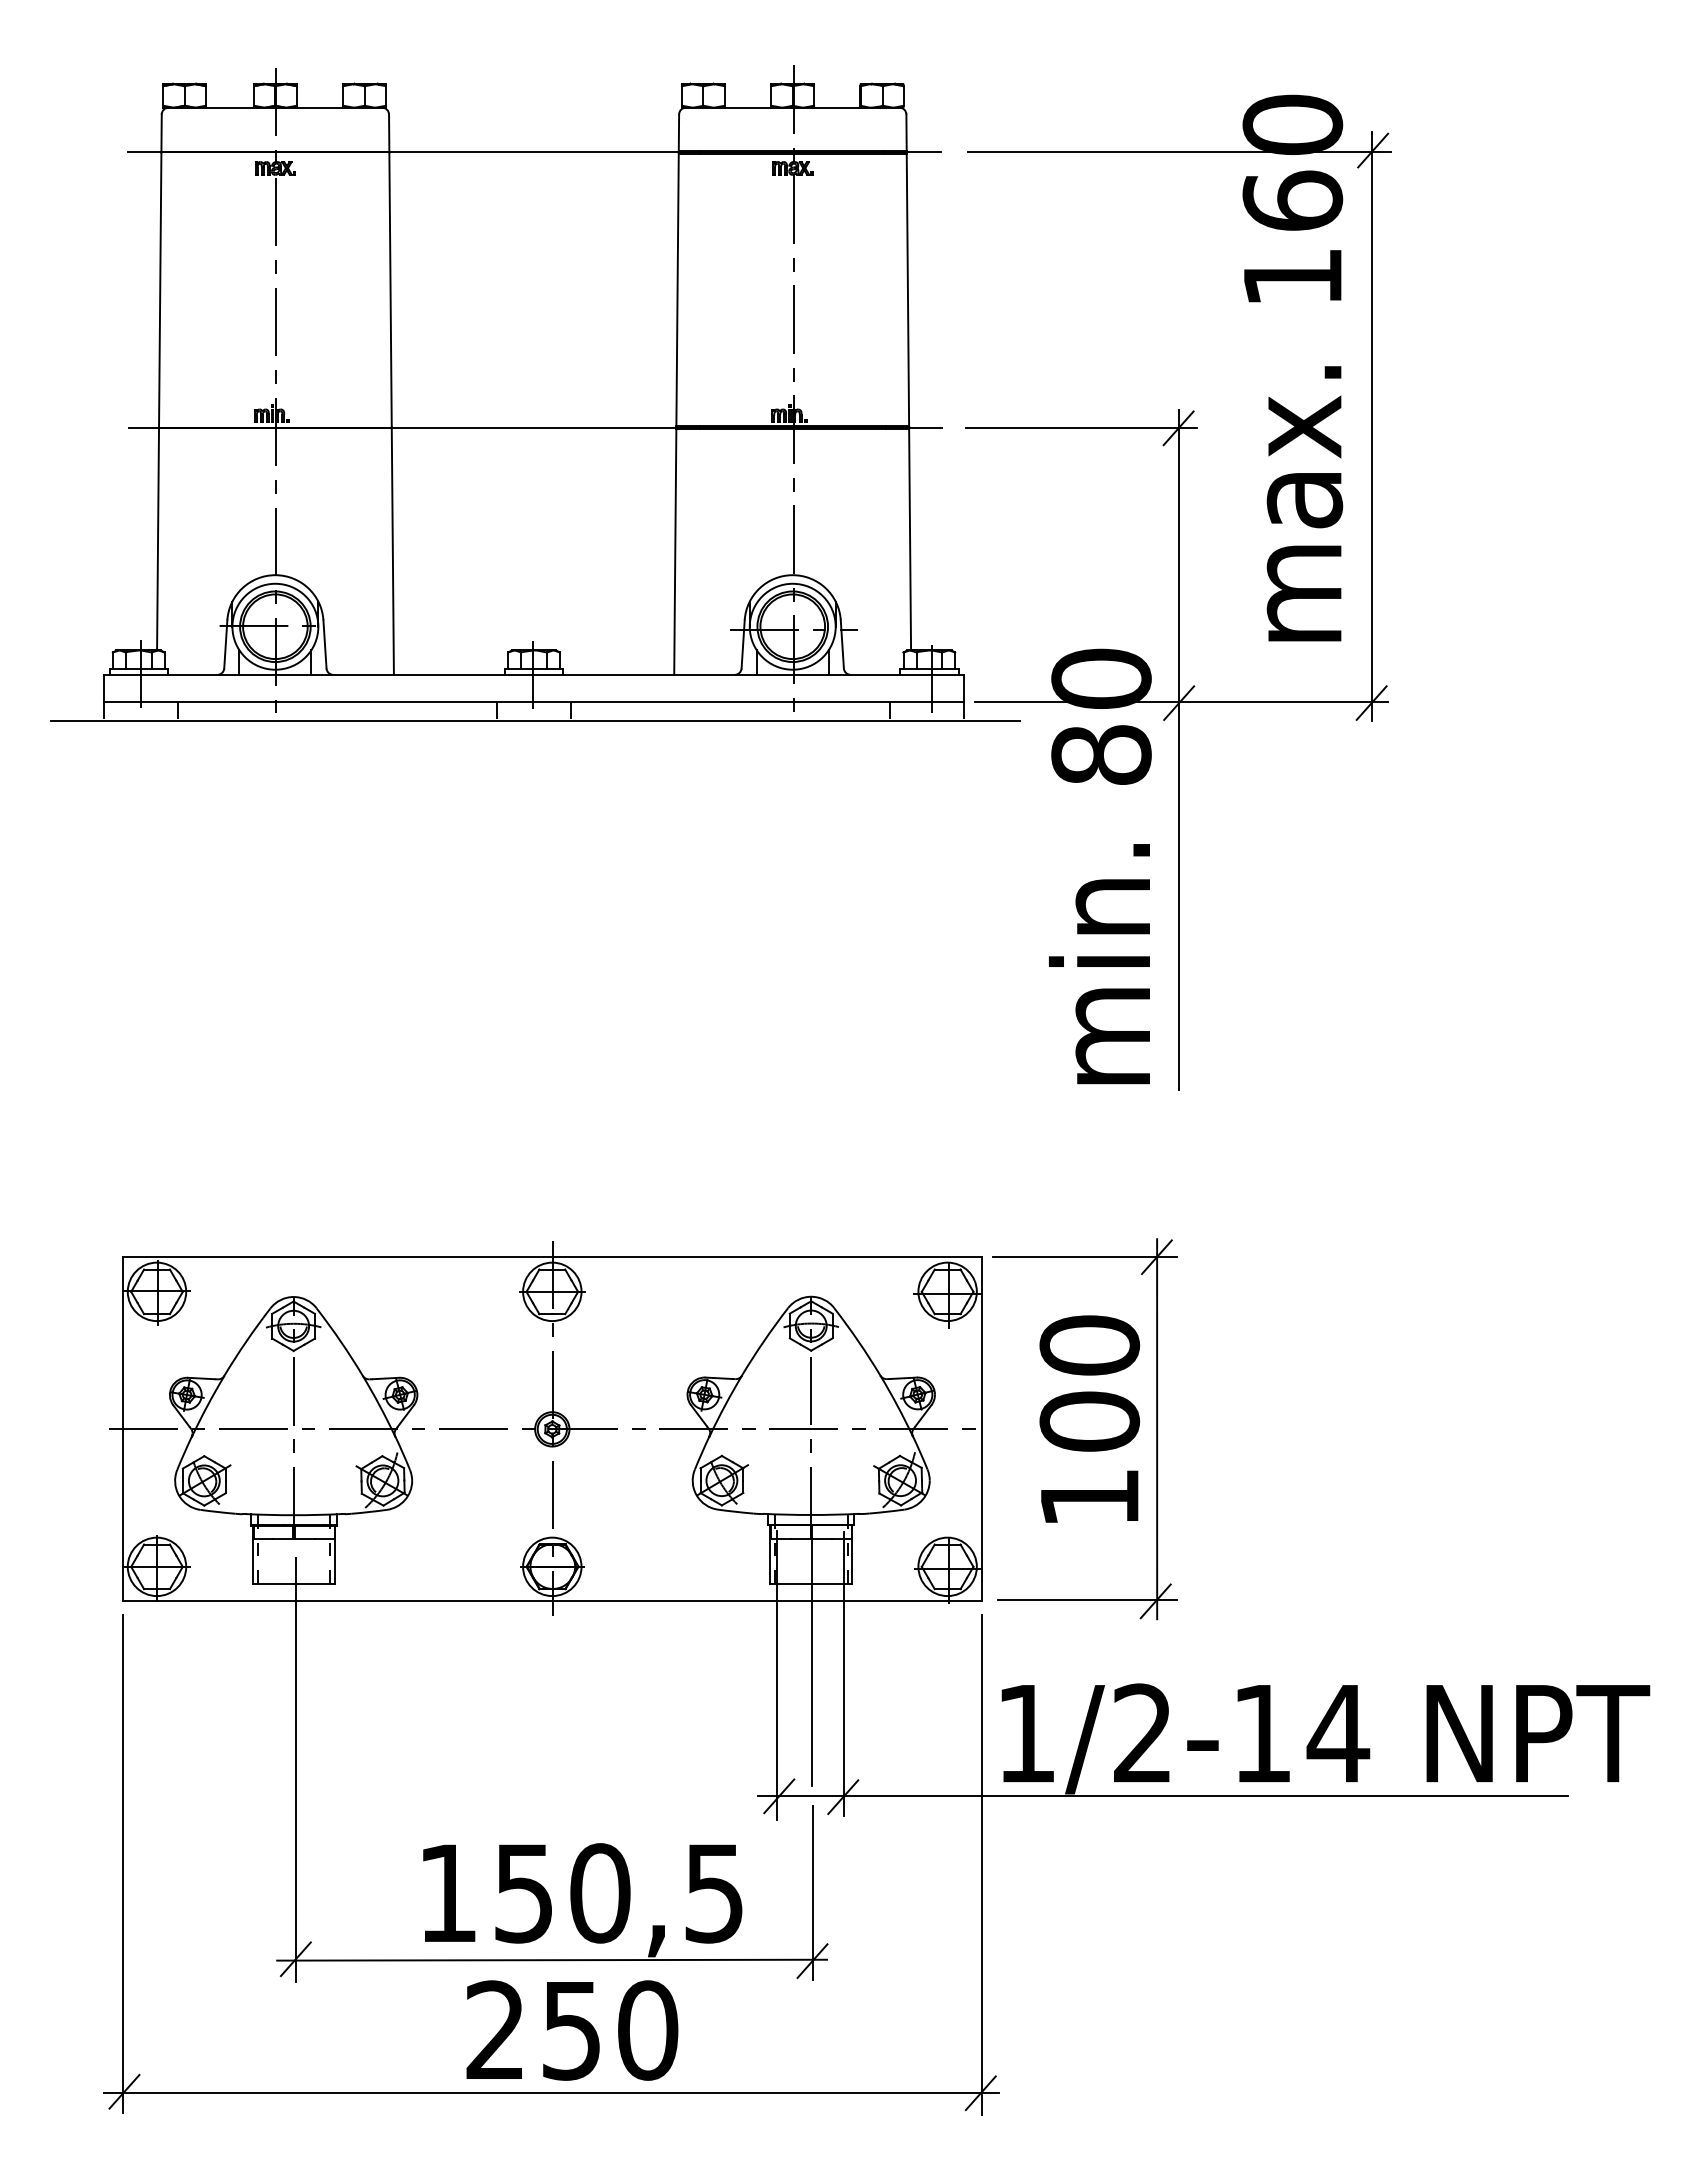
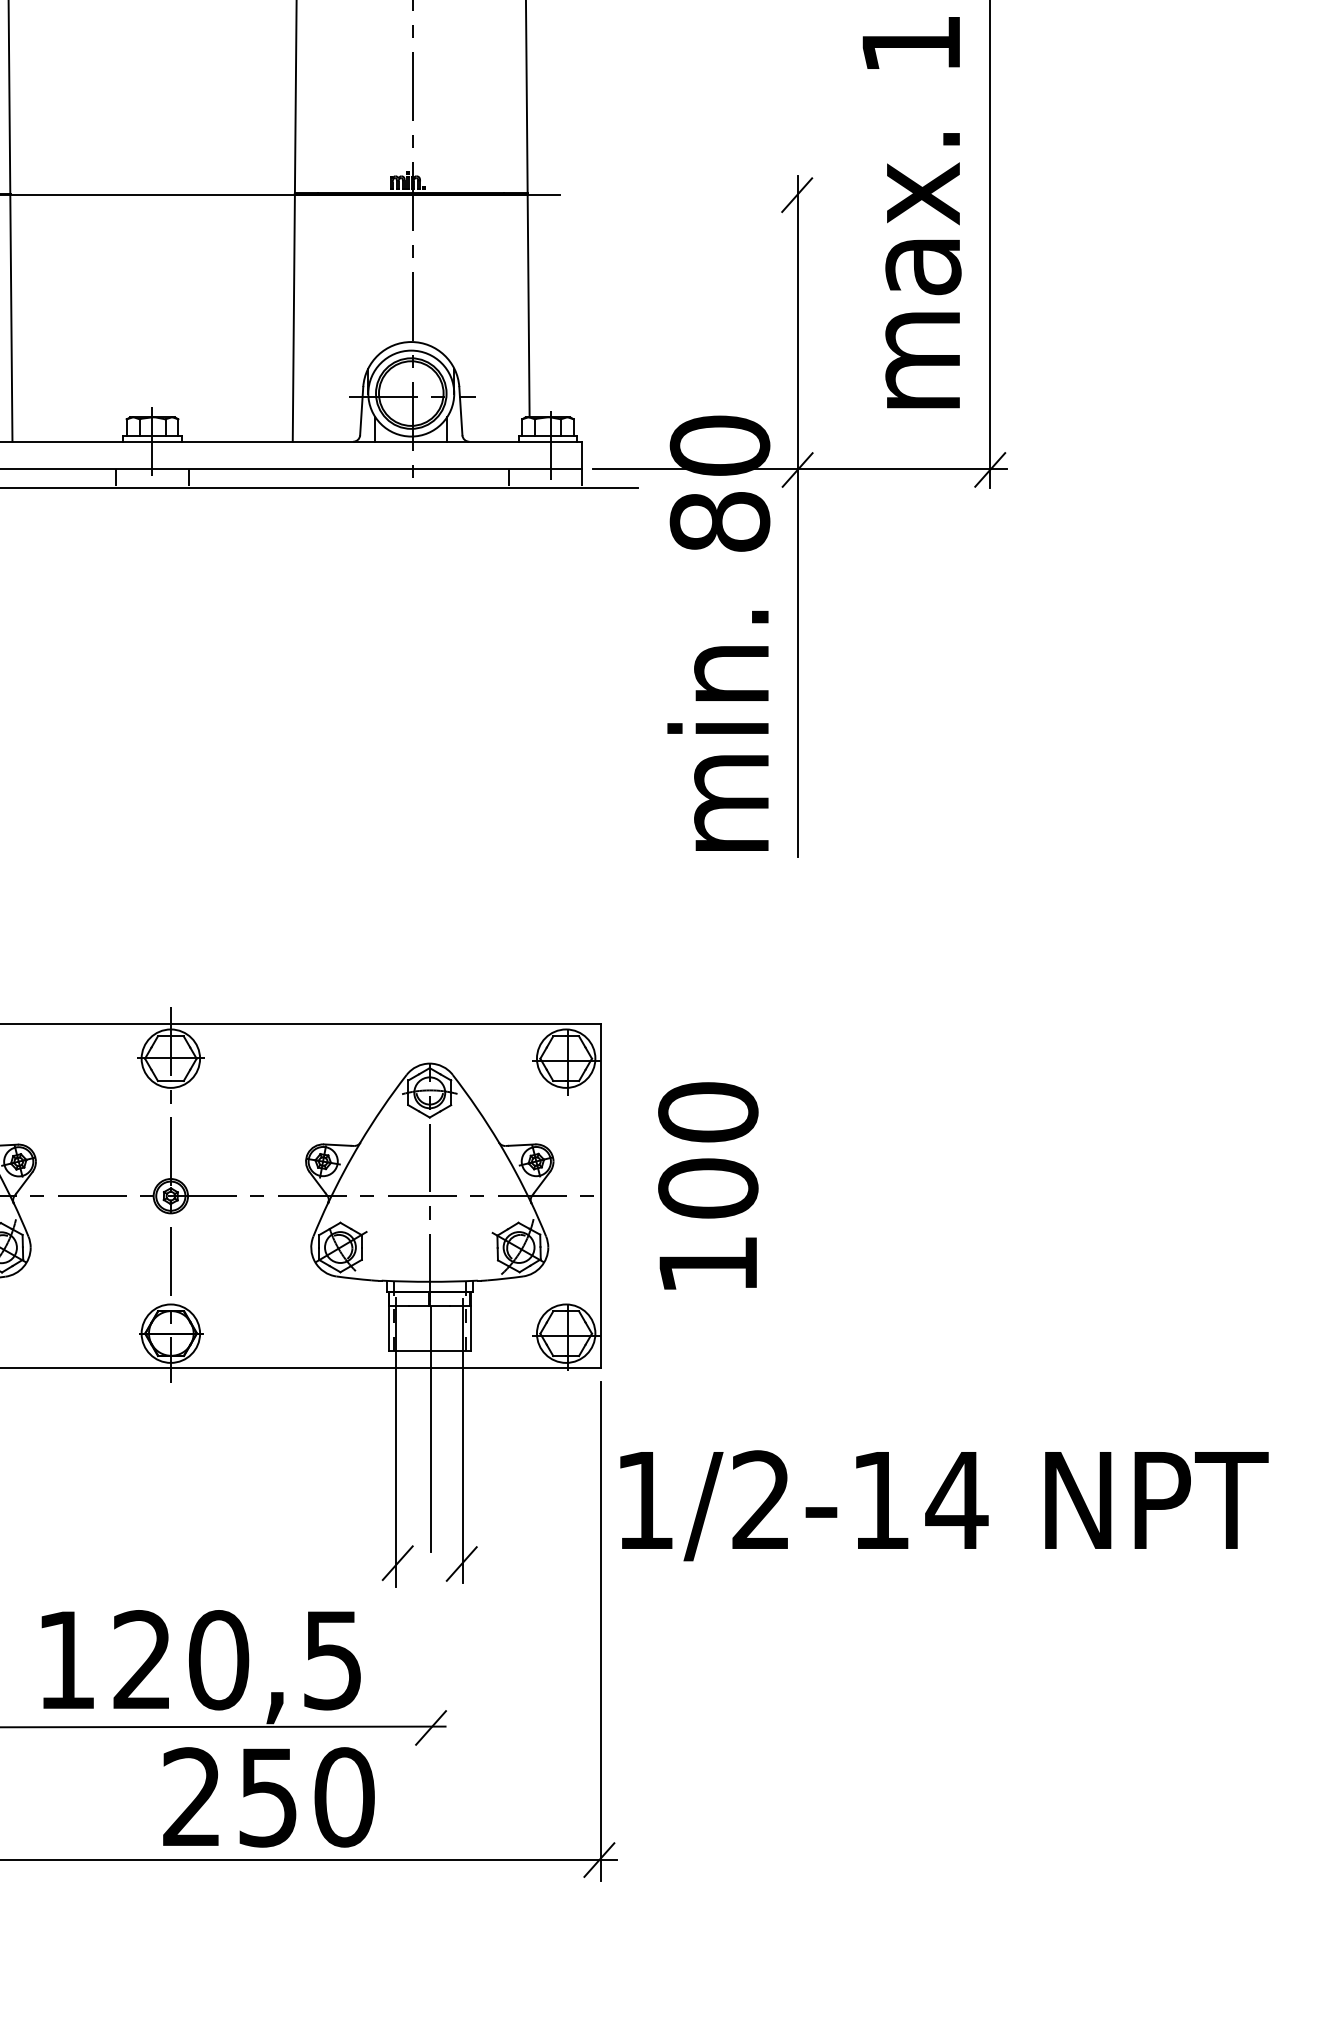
line: (1081, 427) -> (700, 194), removed
part: (1156, 1429) -> (775, 1196), removed
line: (1163, 1796) -> (782, 1563), removed
line: (812, 1892) -> (431, 1659), removed
text: (523, 1893) -> (142, 1660), 150,5 -> 120,5
text: (572, 2030) -> (269, 1797), moved

